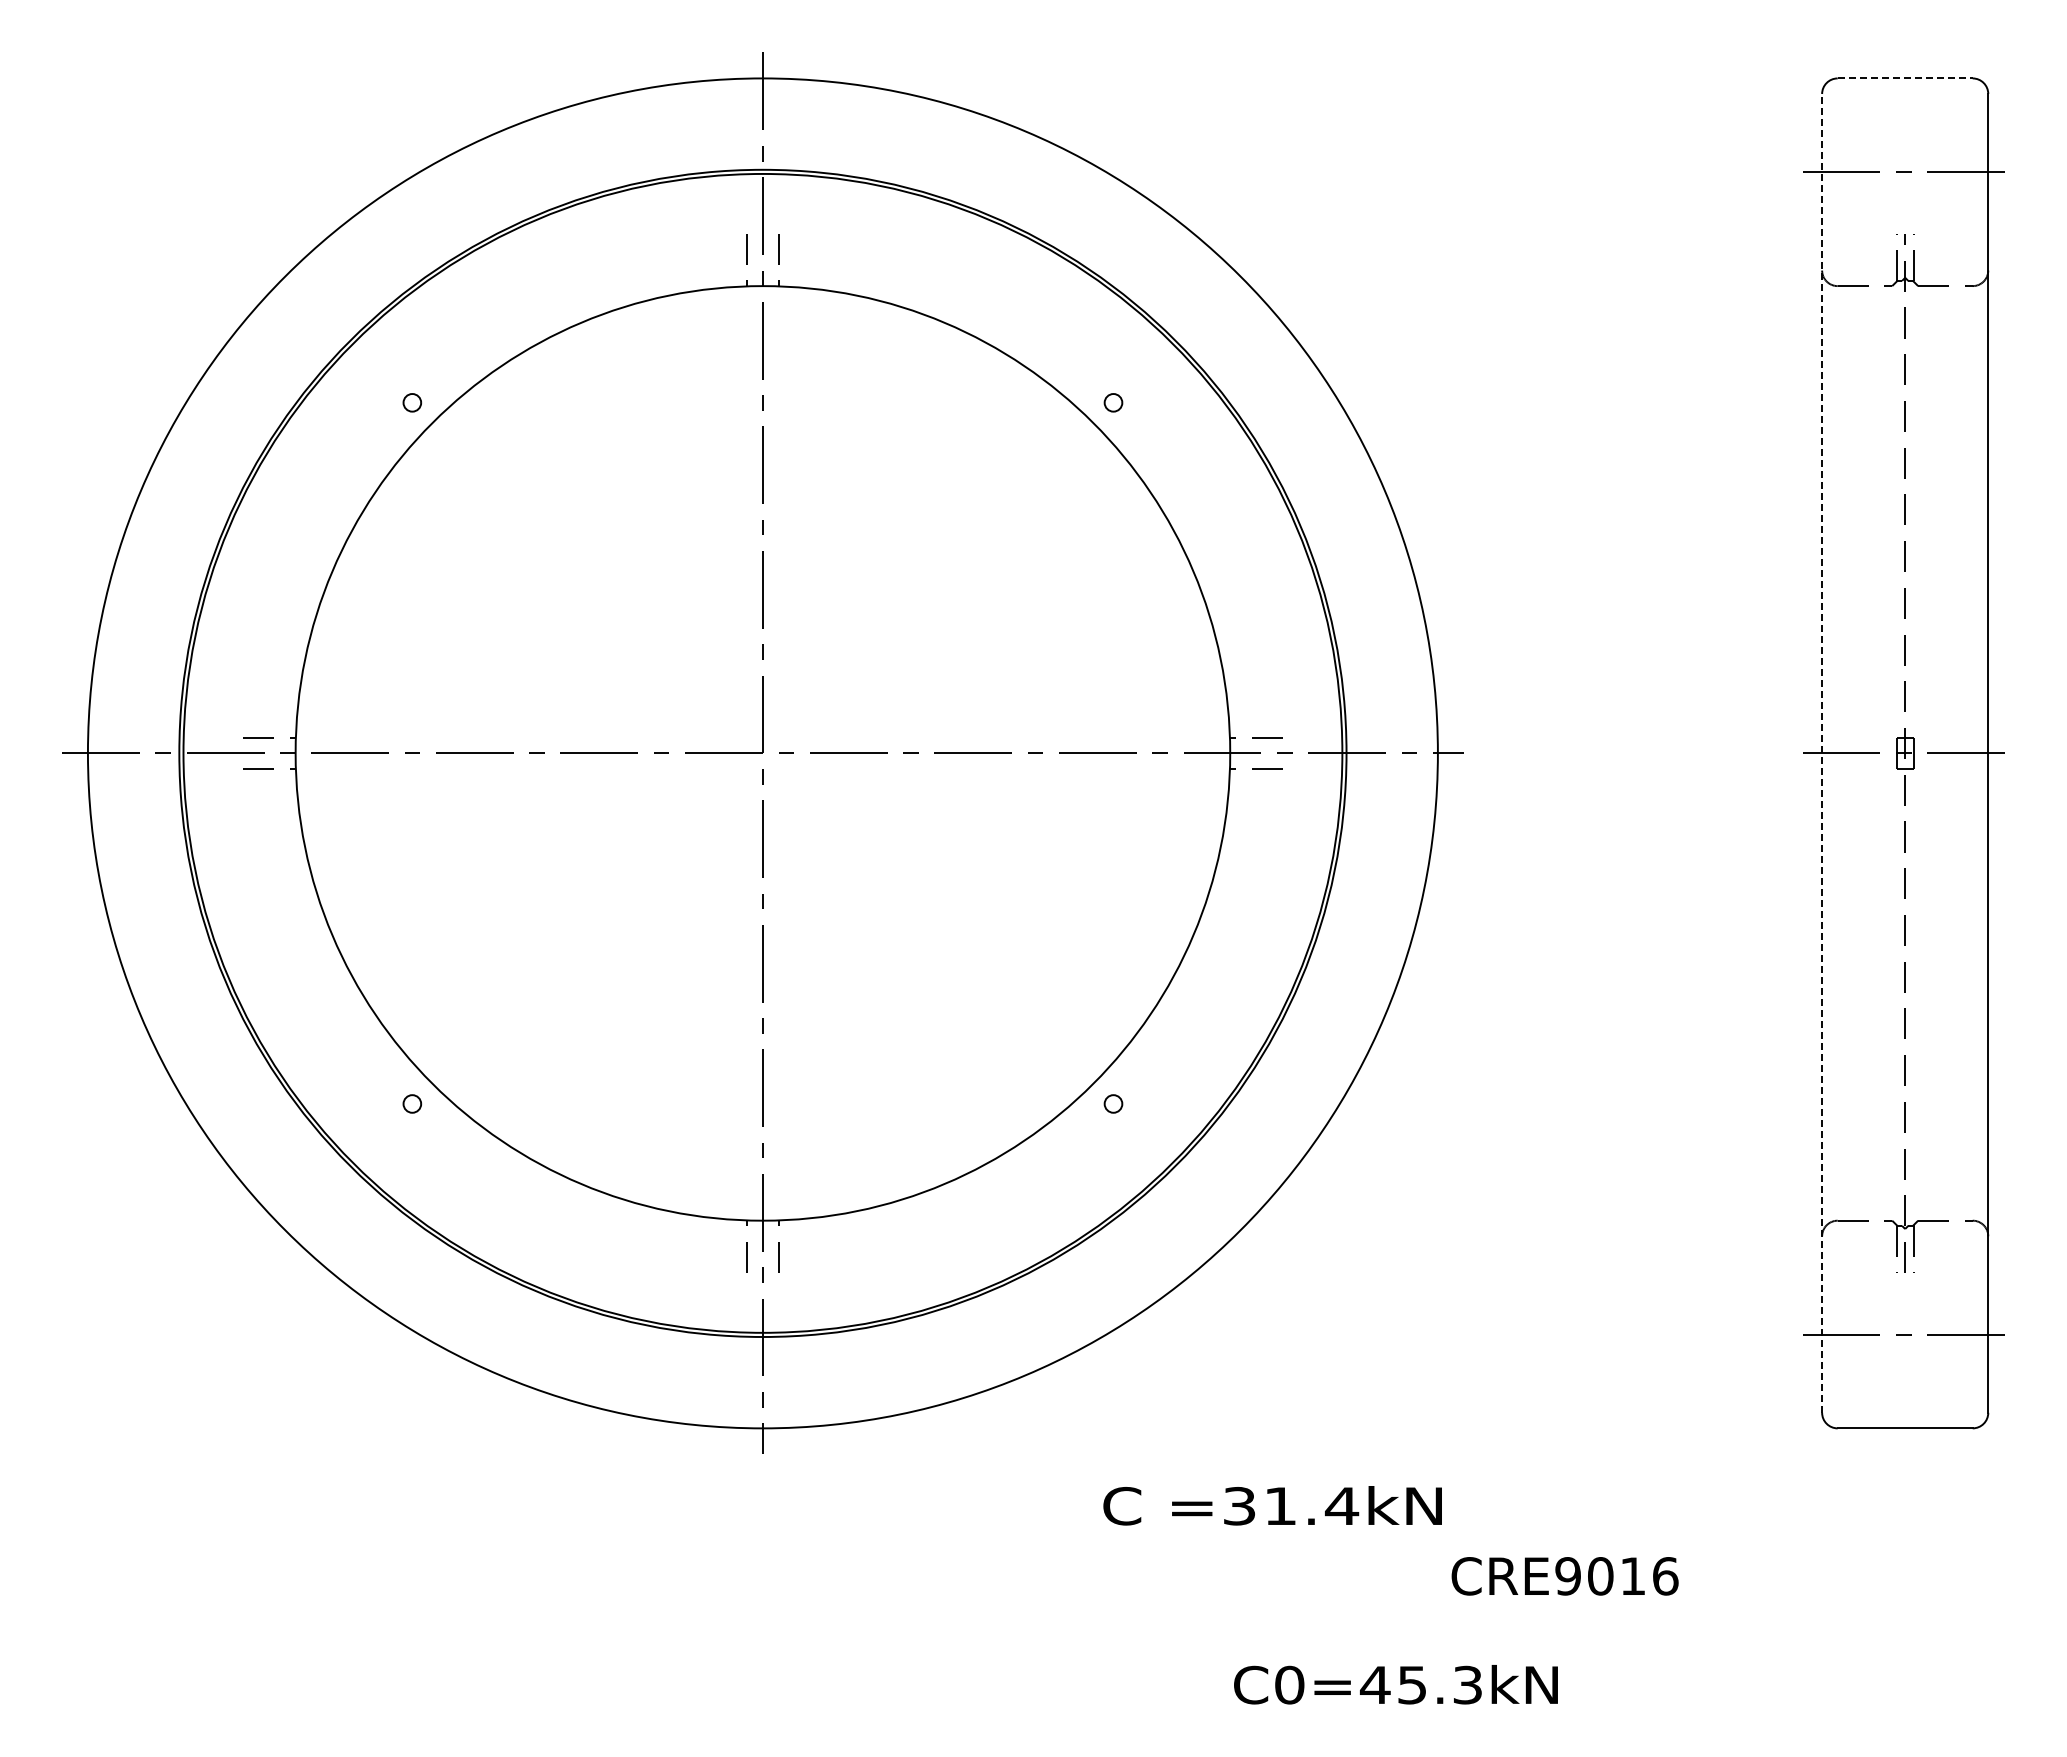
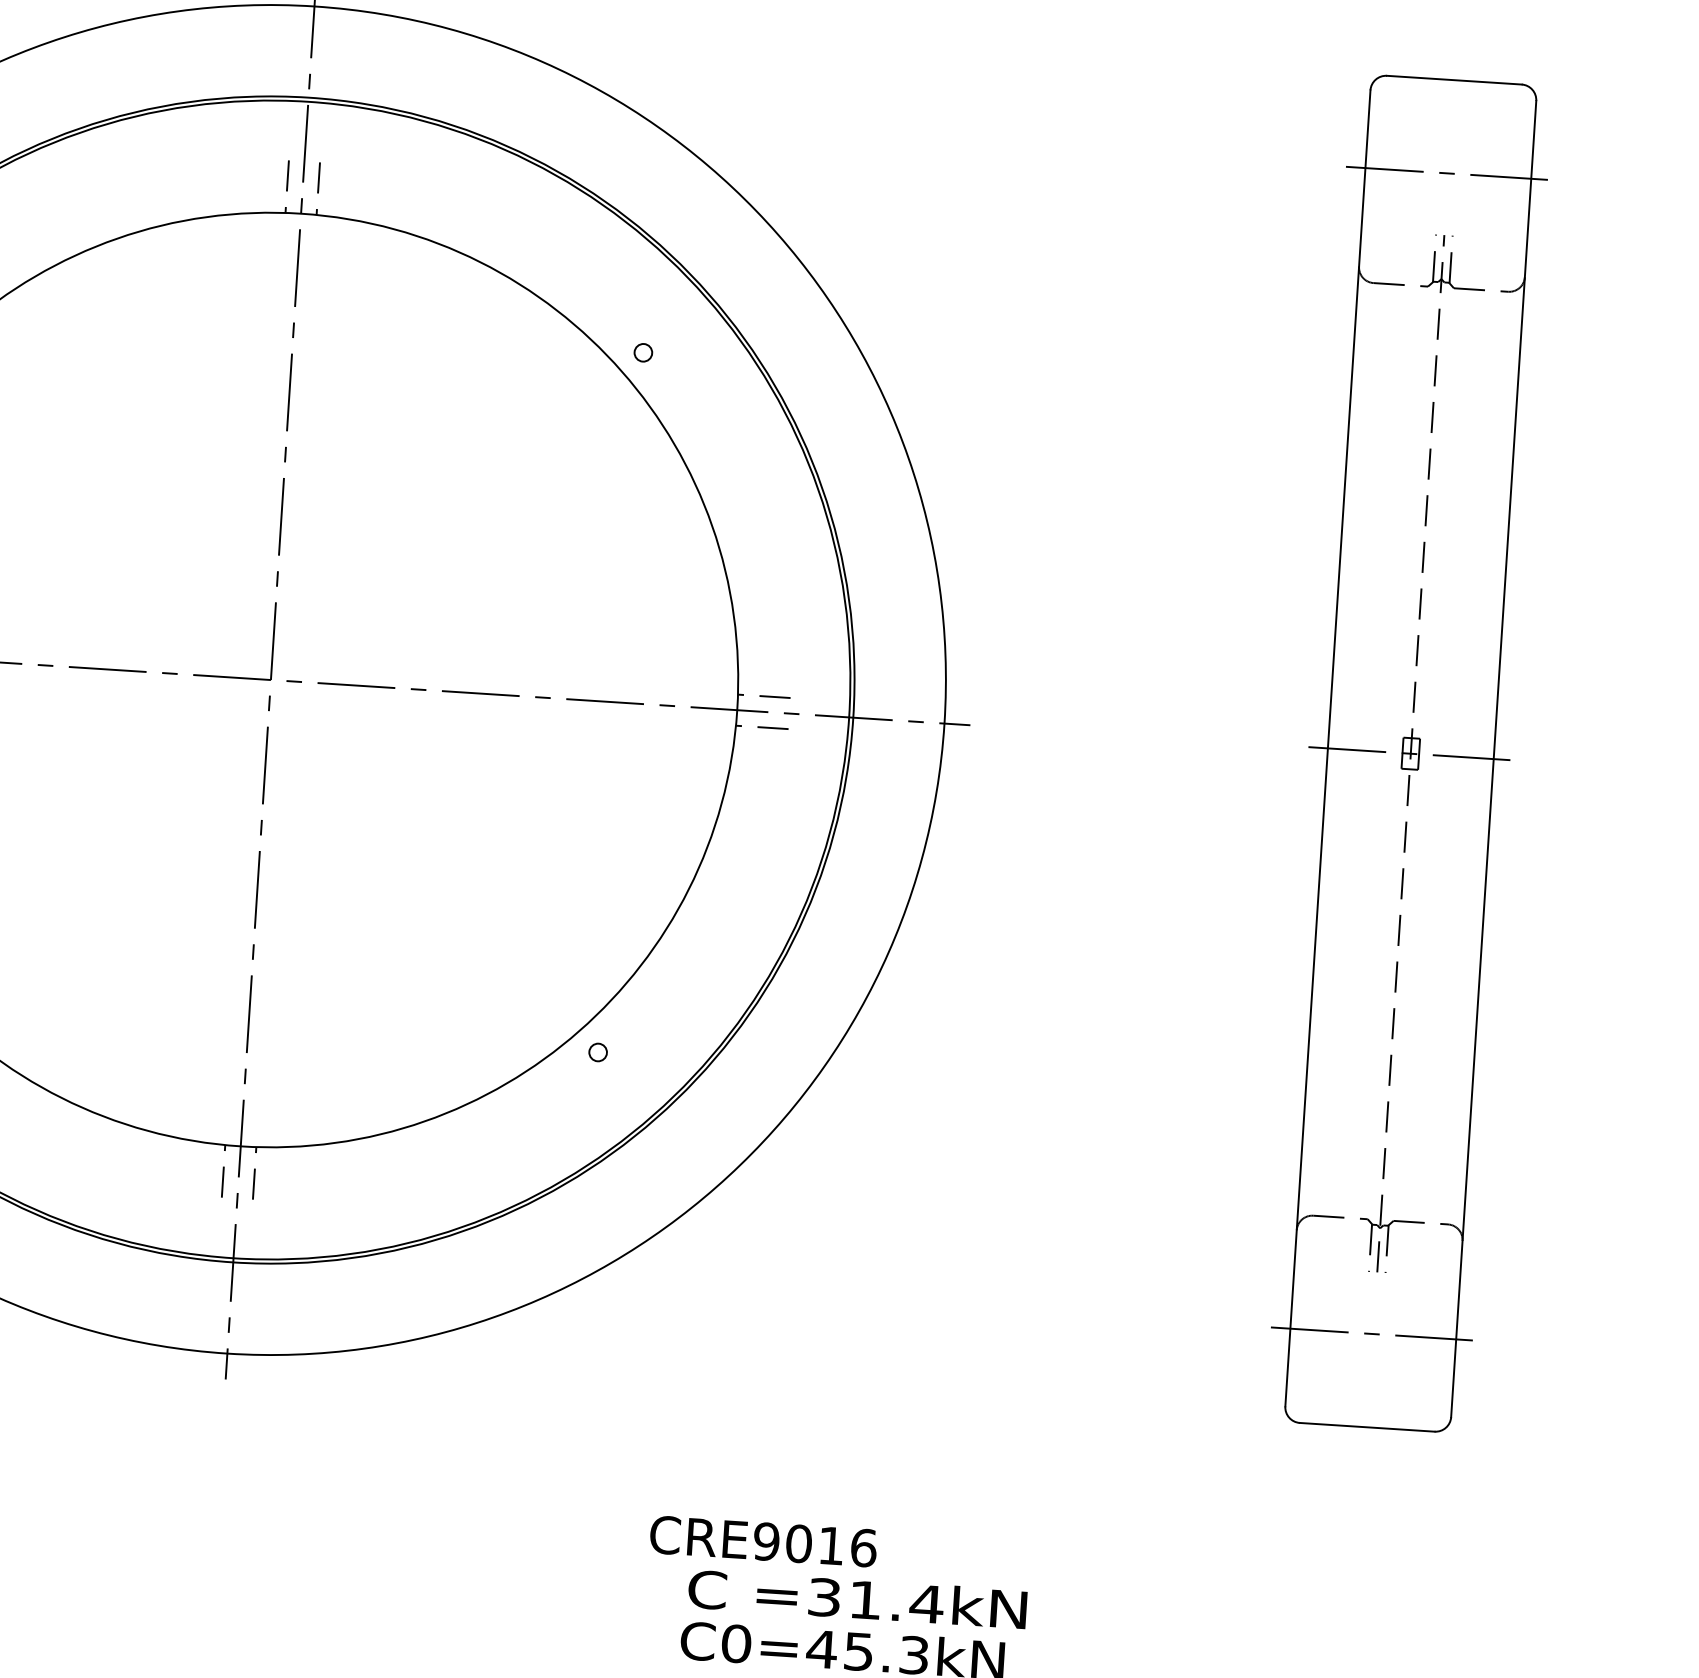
line: (1905, 78) -> (1454, 80), dashed -> solid
line: (1822, 752) -> (1328, 747), dashed -> solid
text: (1272, 1505) -> (857, 1598), moved
text: (1564, 1576) -> (762, 1541), moved

